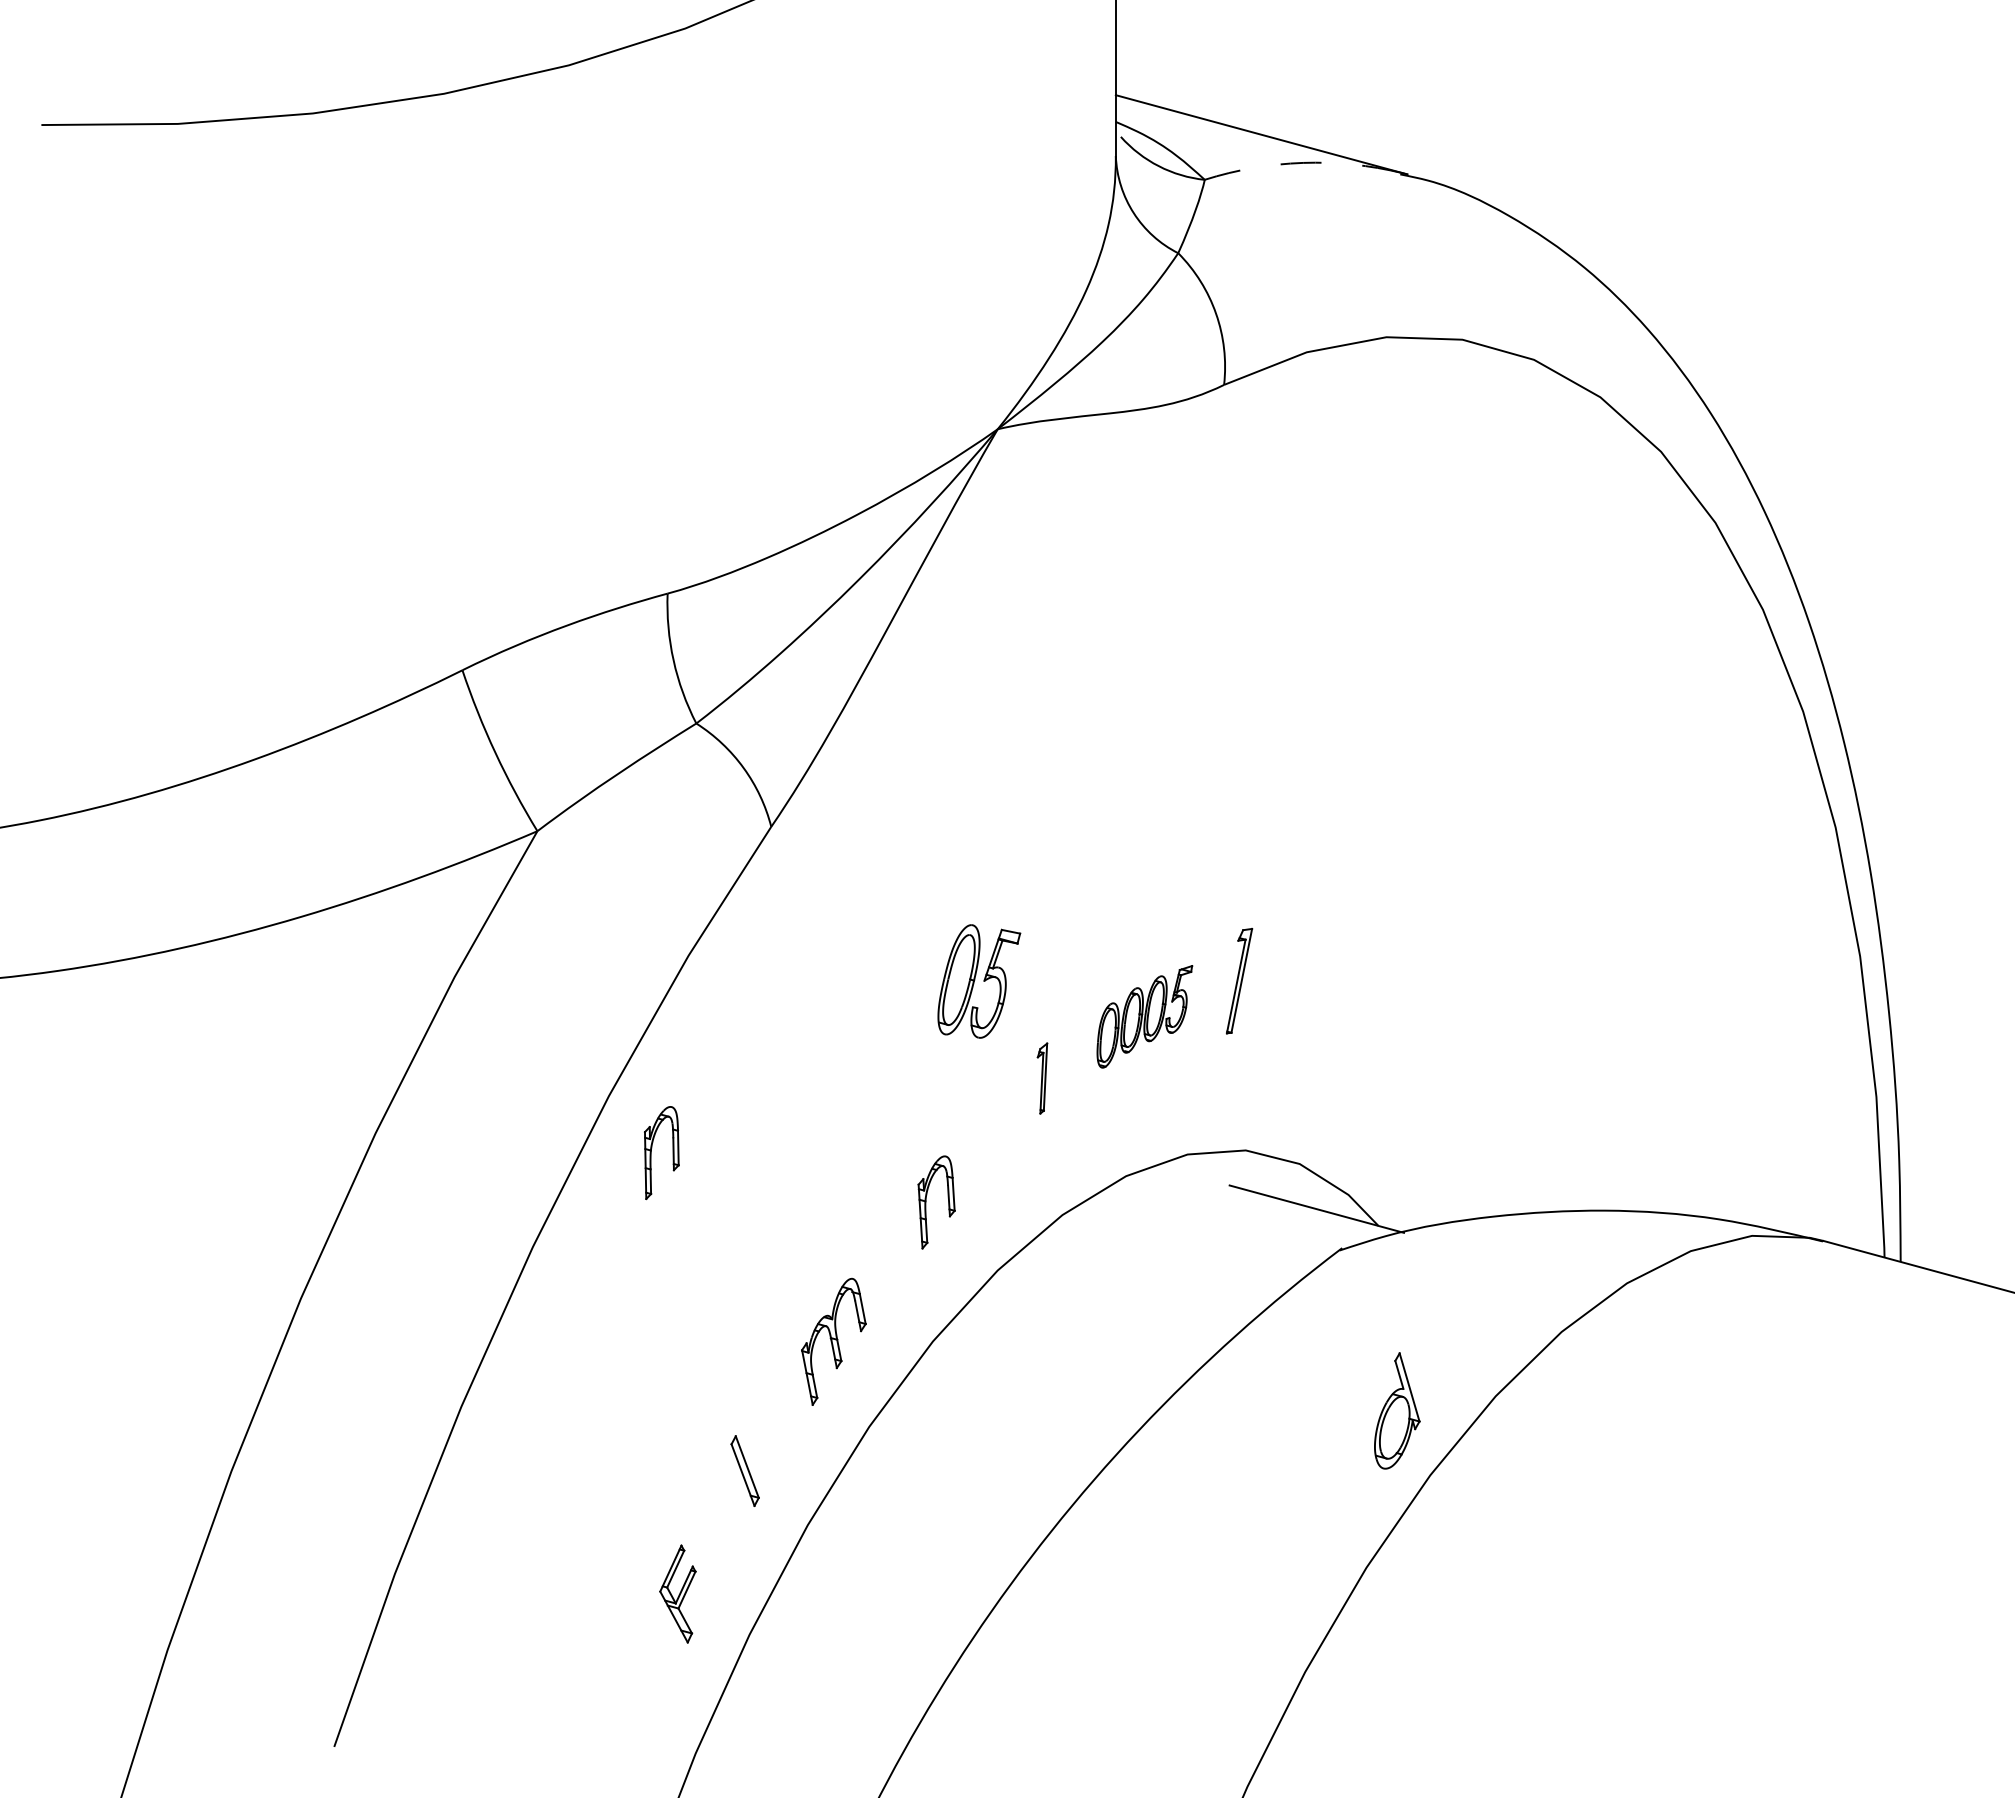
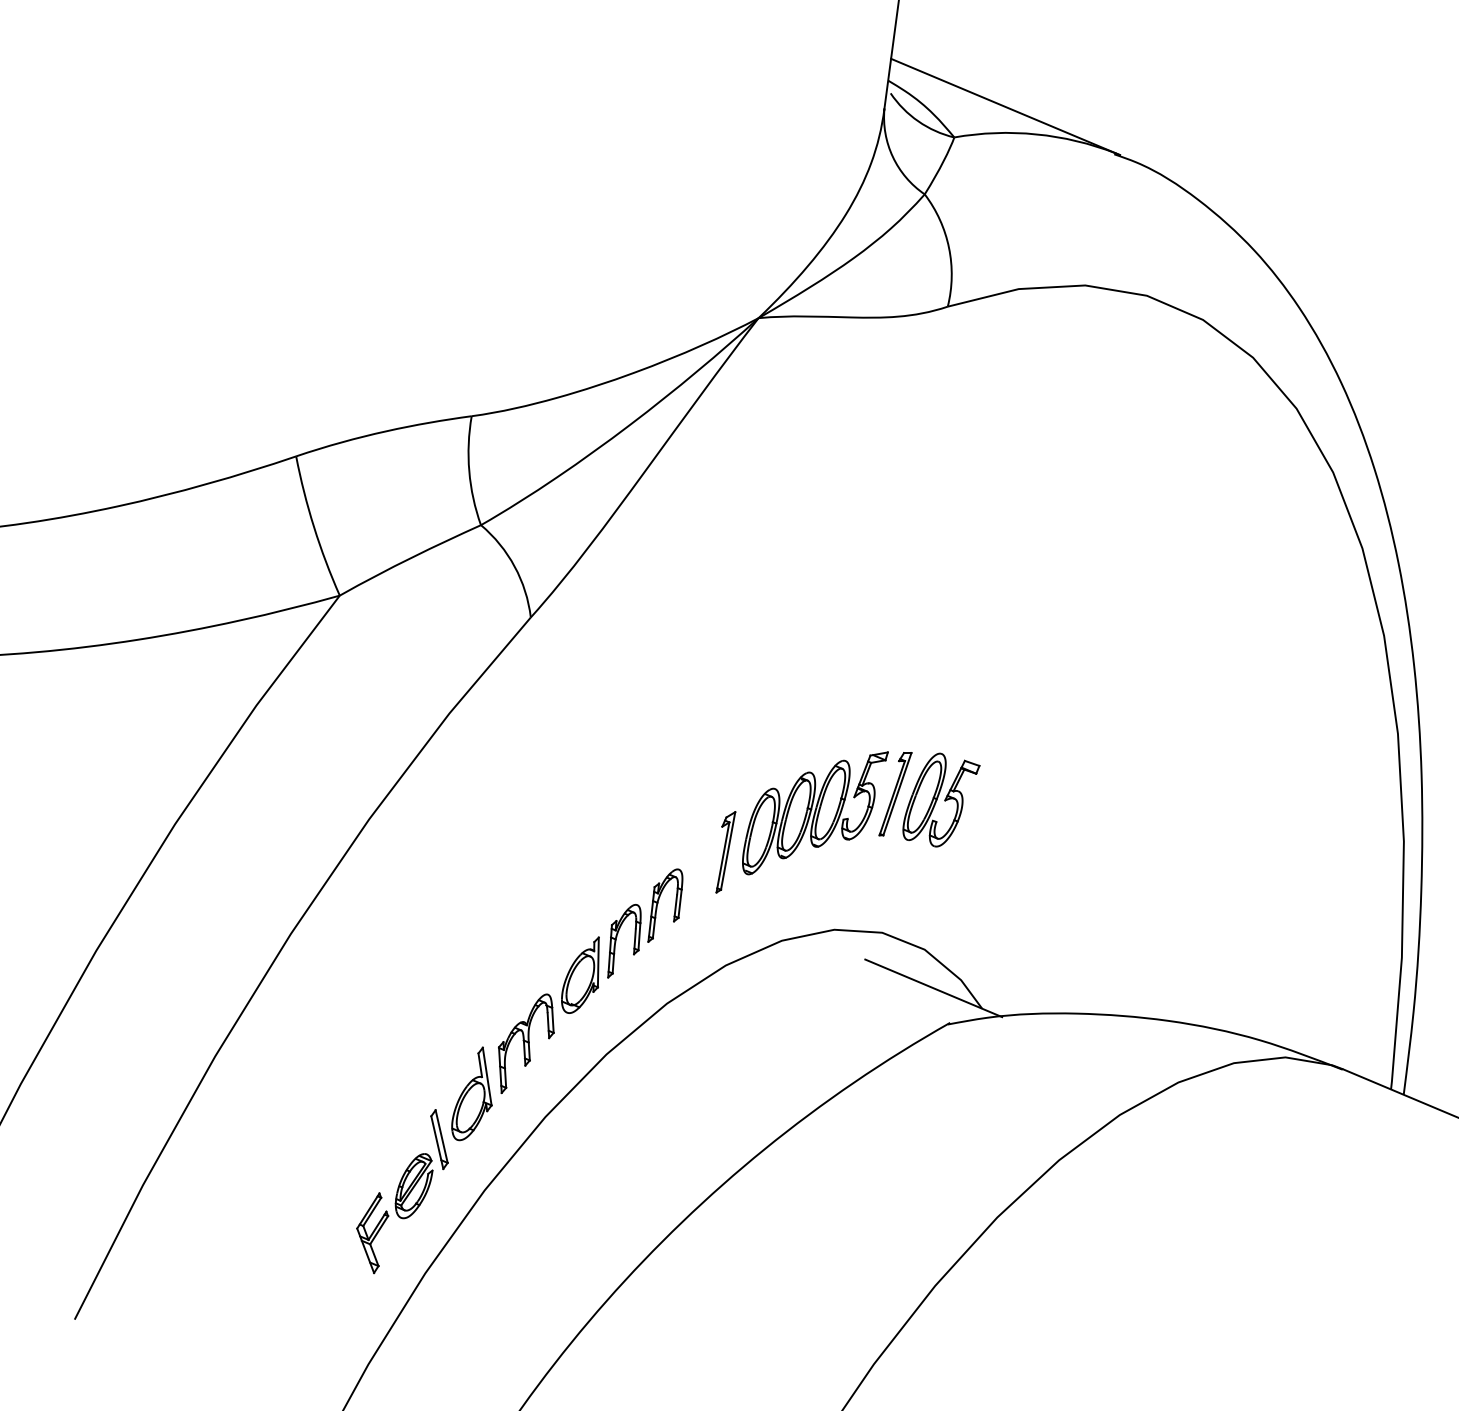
arc: (1303, 162) -> (1036, 134), dashed -> solid
part: (979, 981) -> (941, 800), moved
part: (1144, 1016) -> (814, 812), size x1.67
part: (1042, 1078) -> (724, 852), size x1.43
part: (651, 1153) -> (657, 905), moved
part: (890, 1249) -> (581, 974), added
part: (1397, 1410) -> (474, 1094), moved
part: (721, 1530) -> (413, 1185), added

